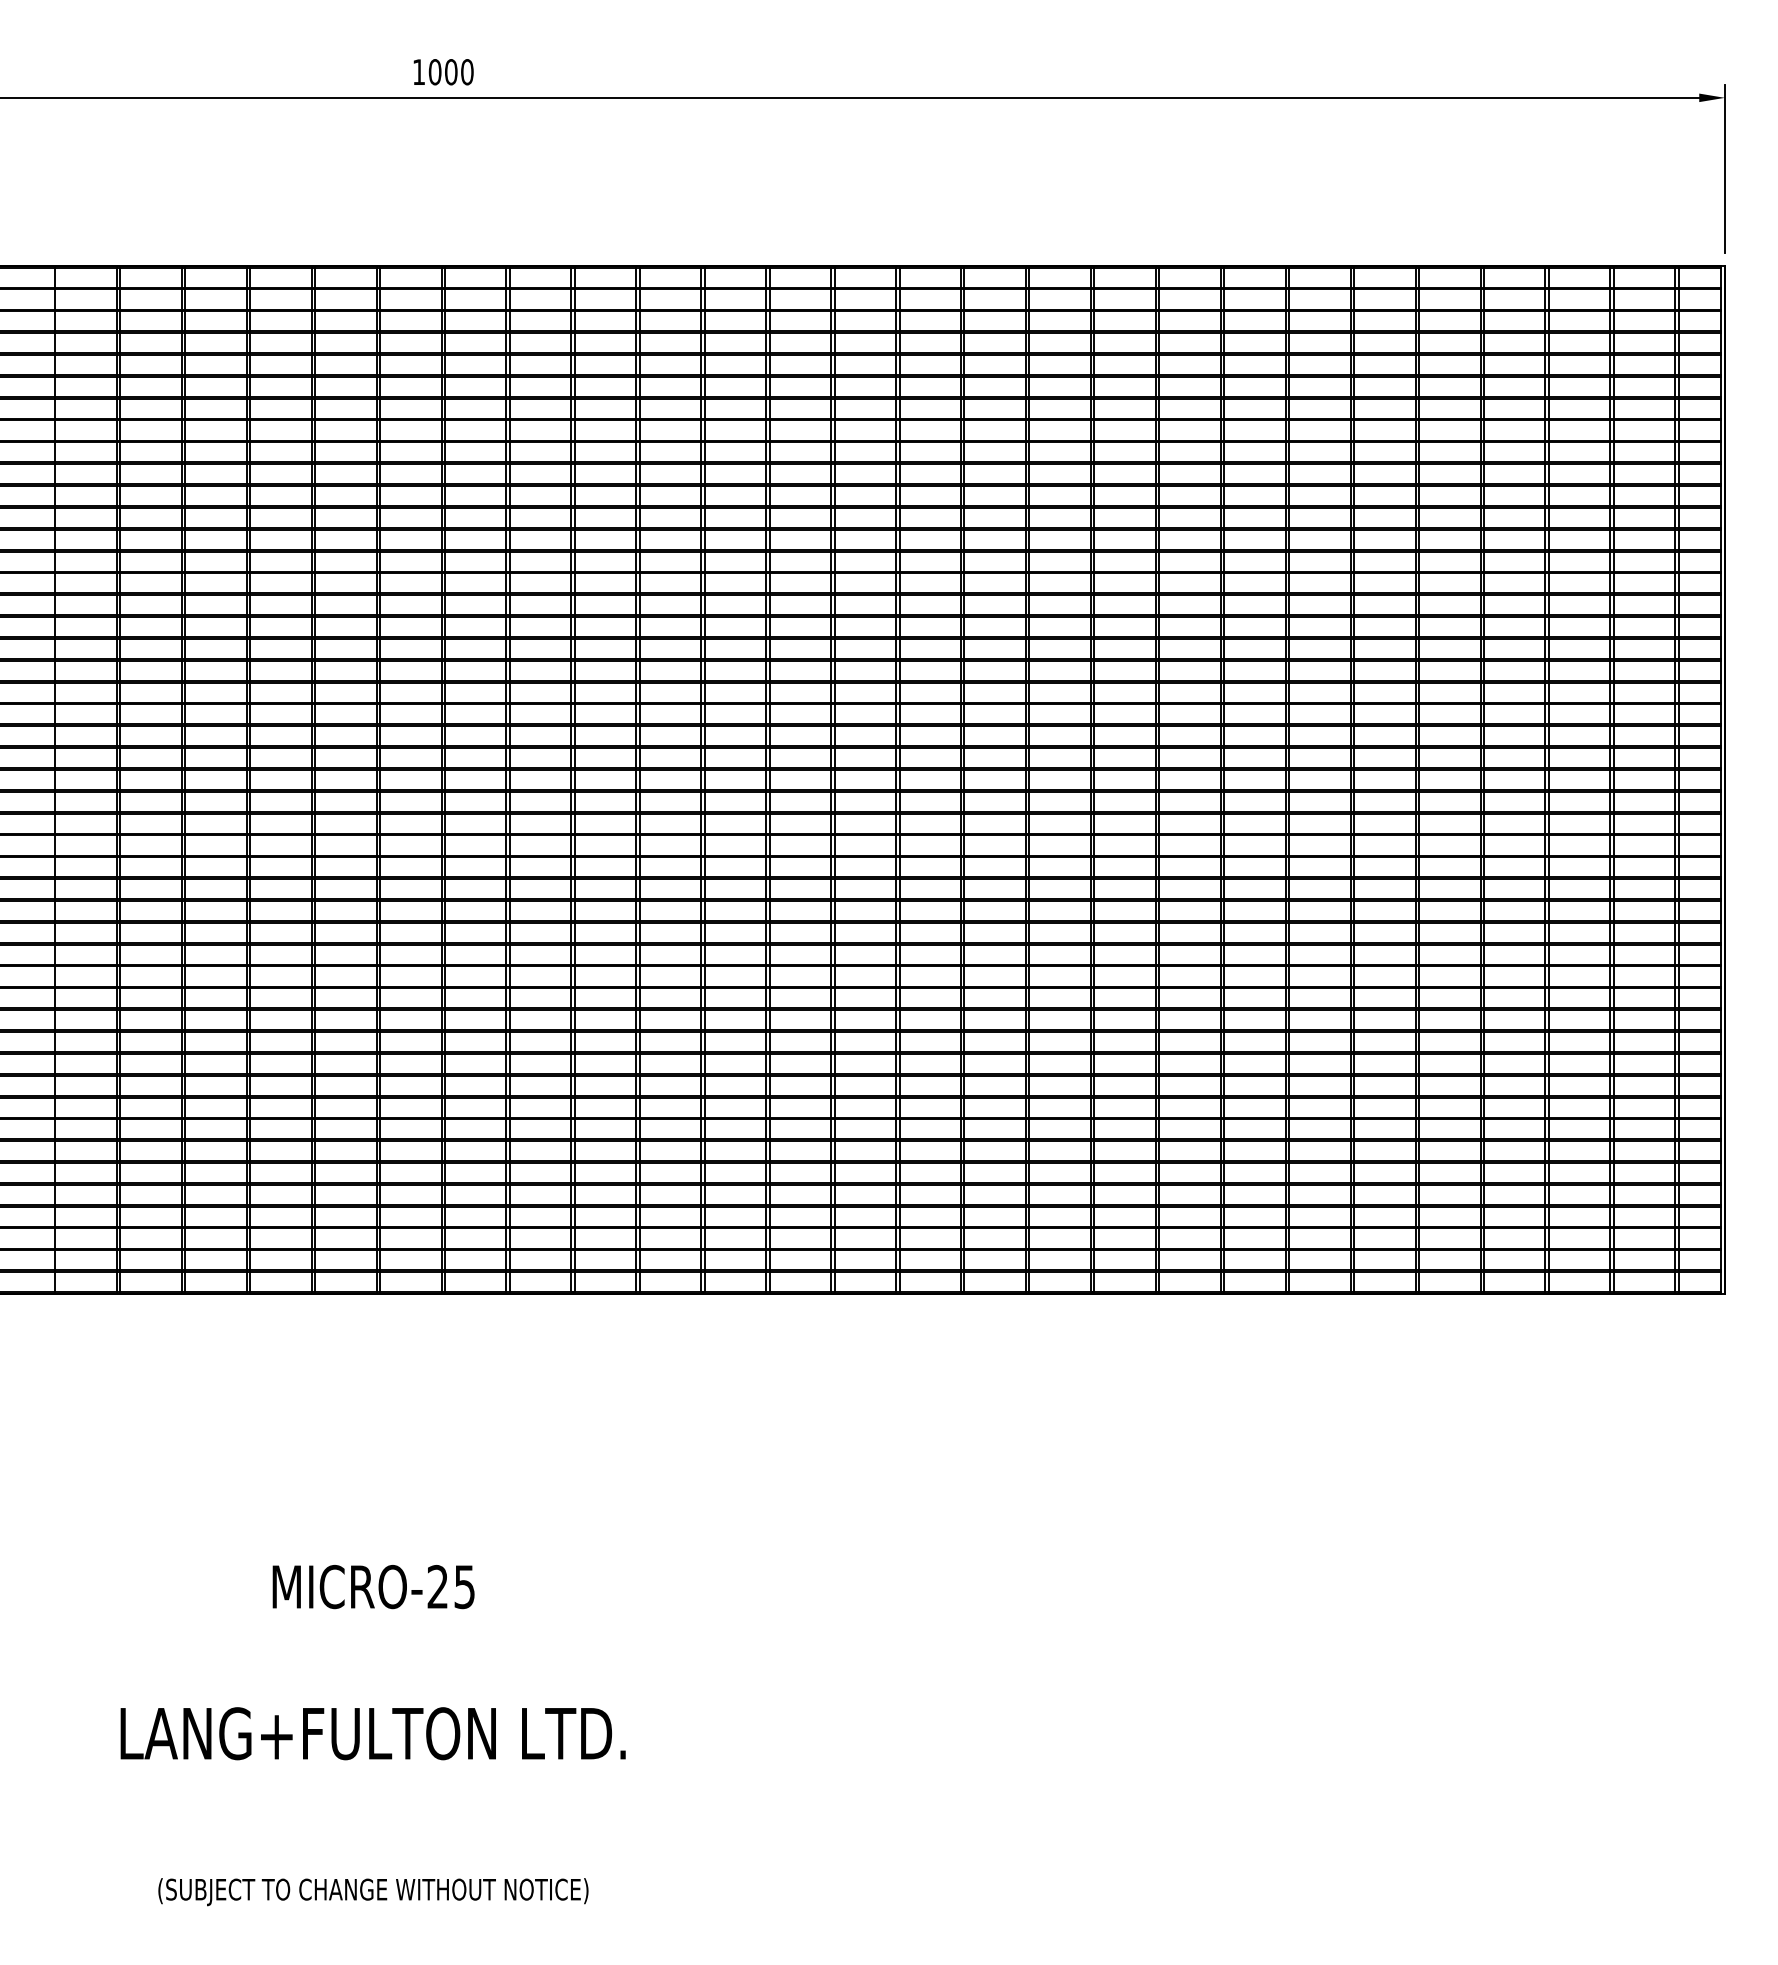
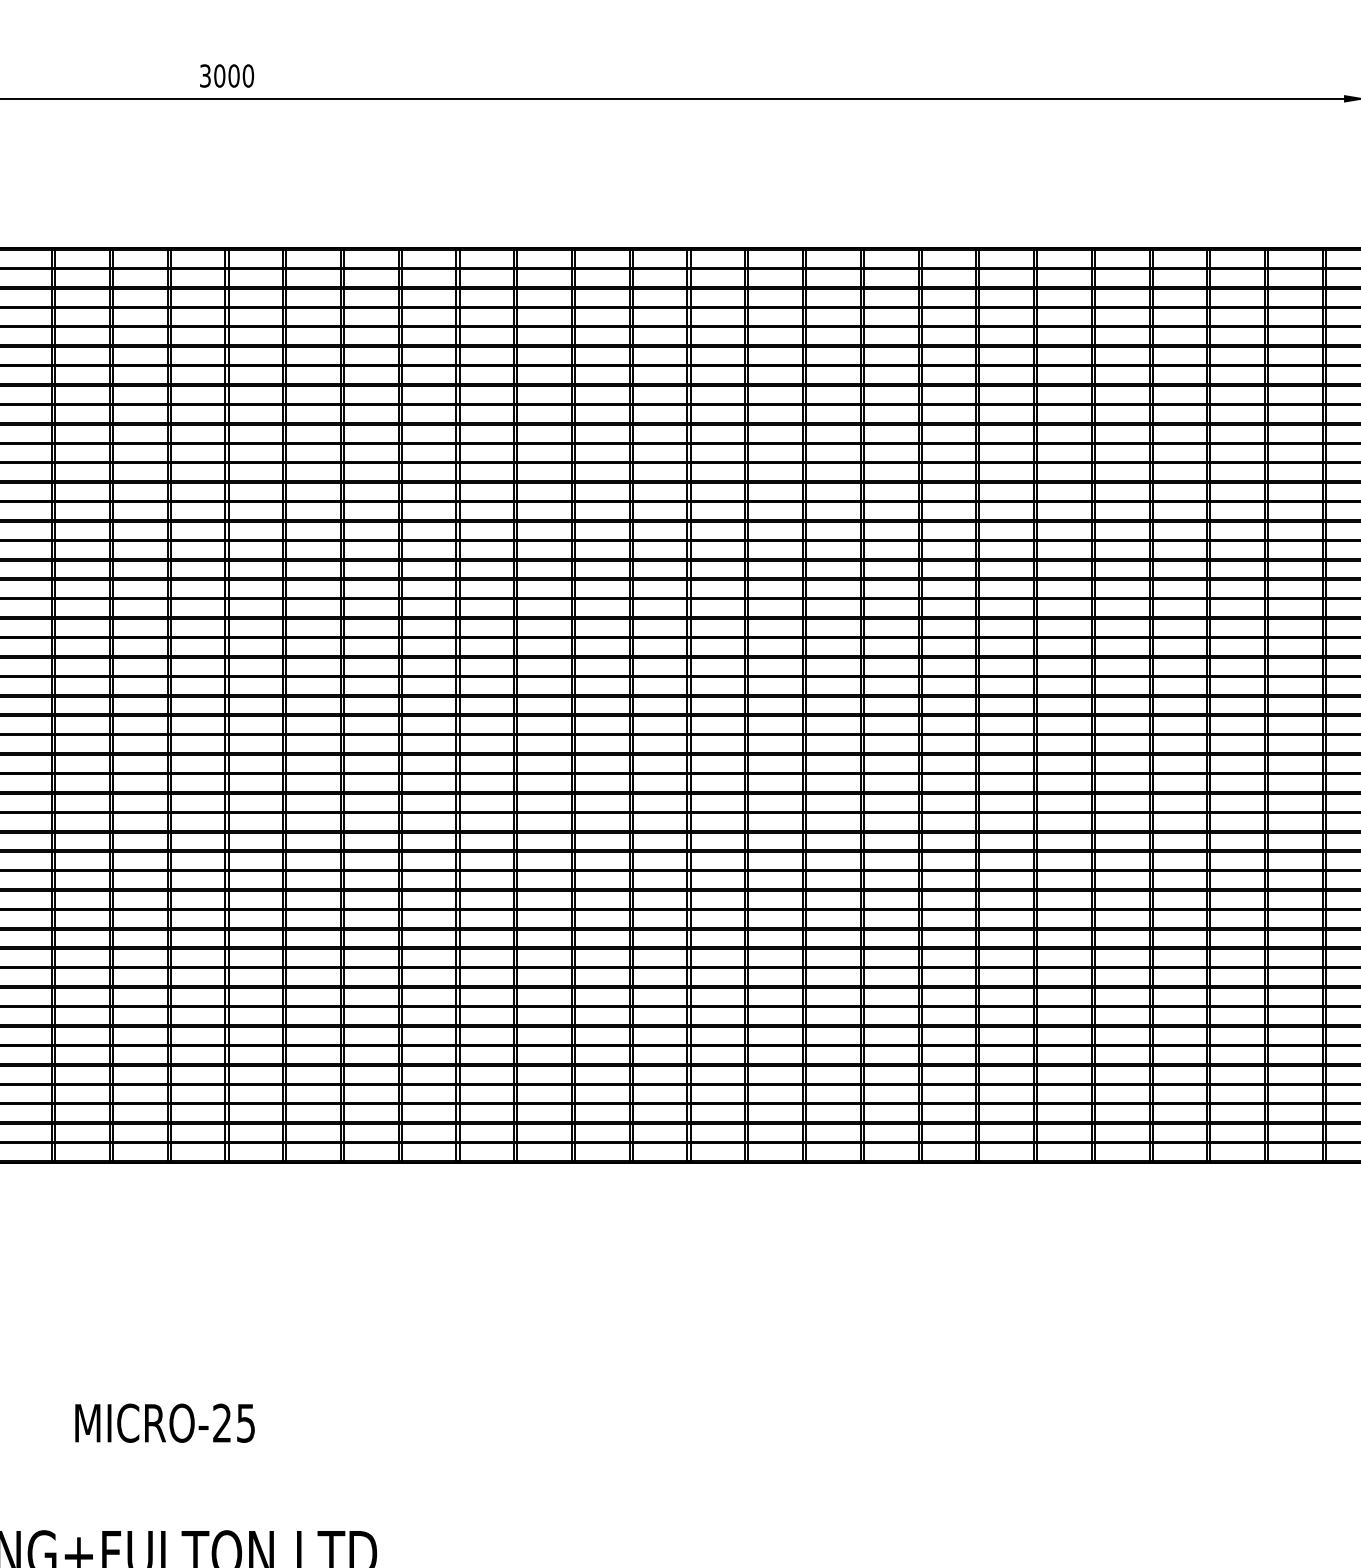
text: (419, 72) -> (205, 76), 1000 -> 3000

